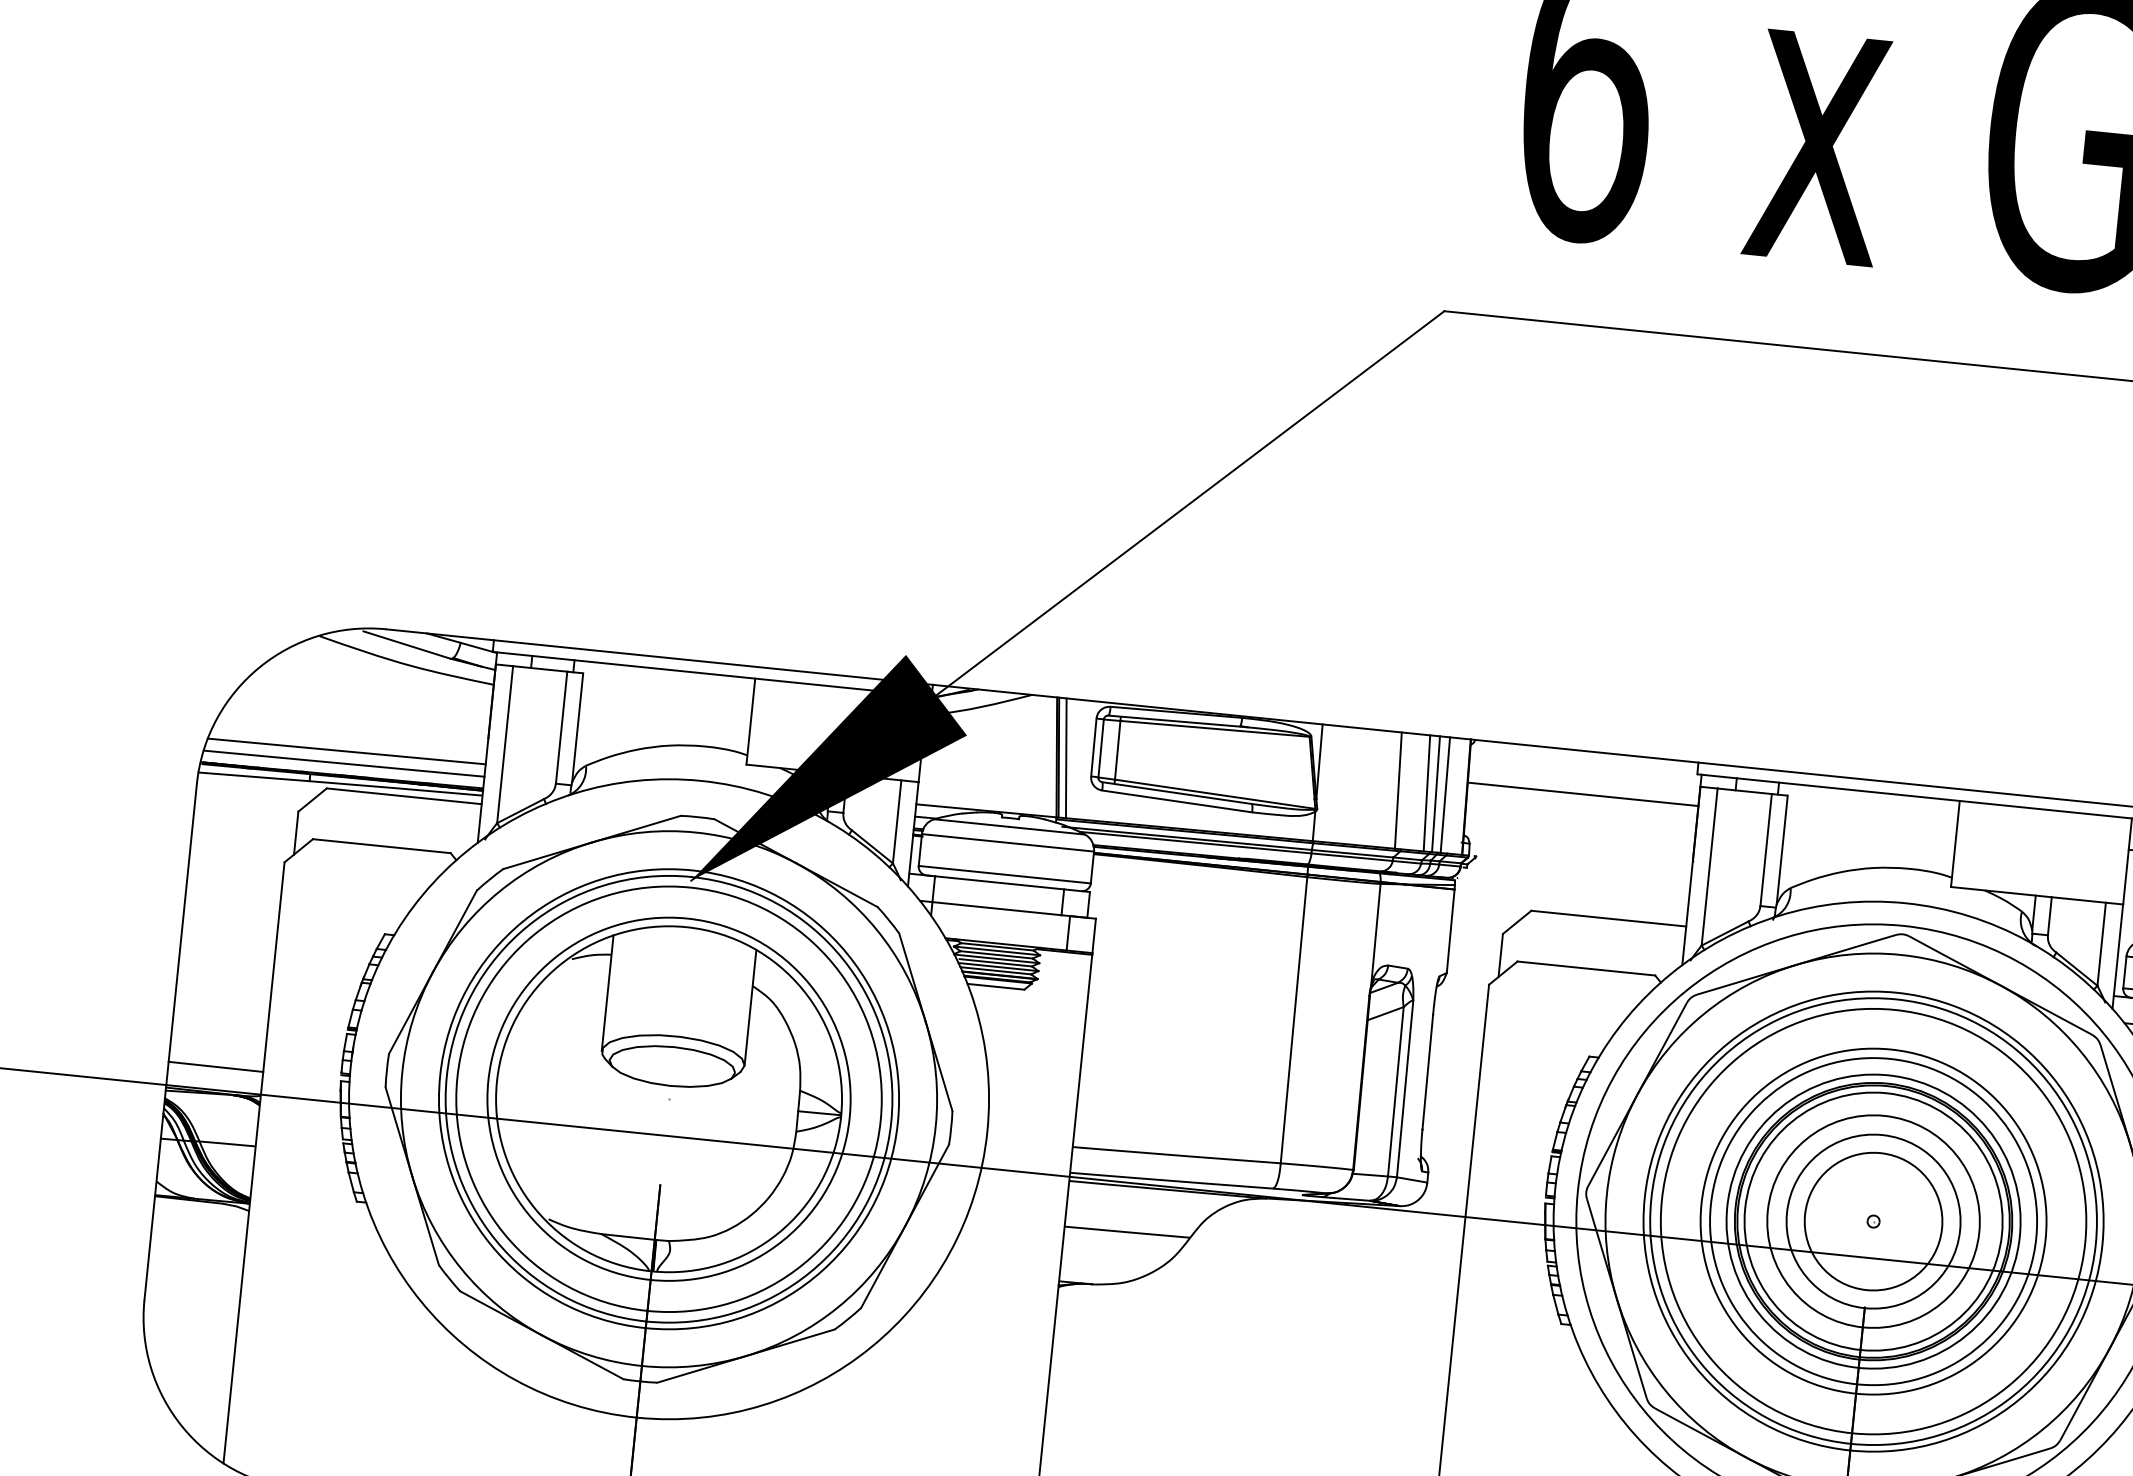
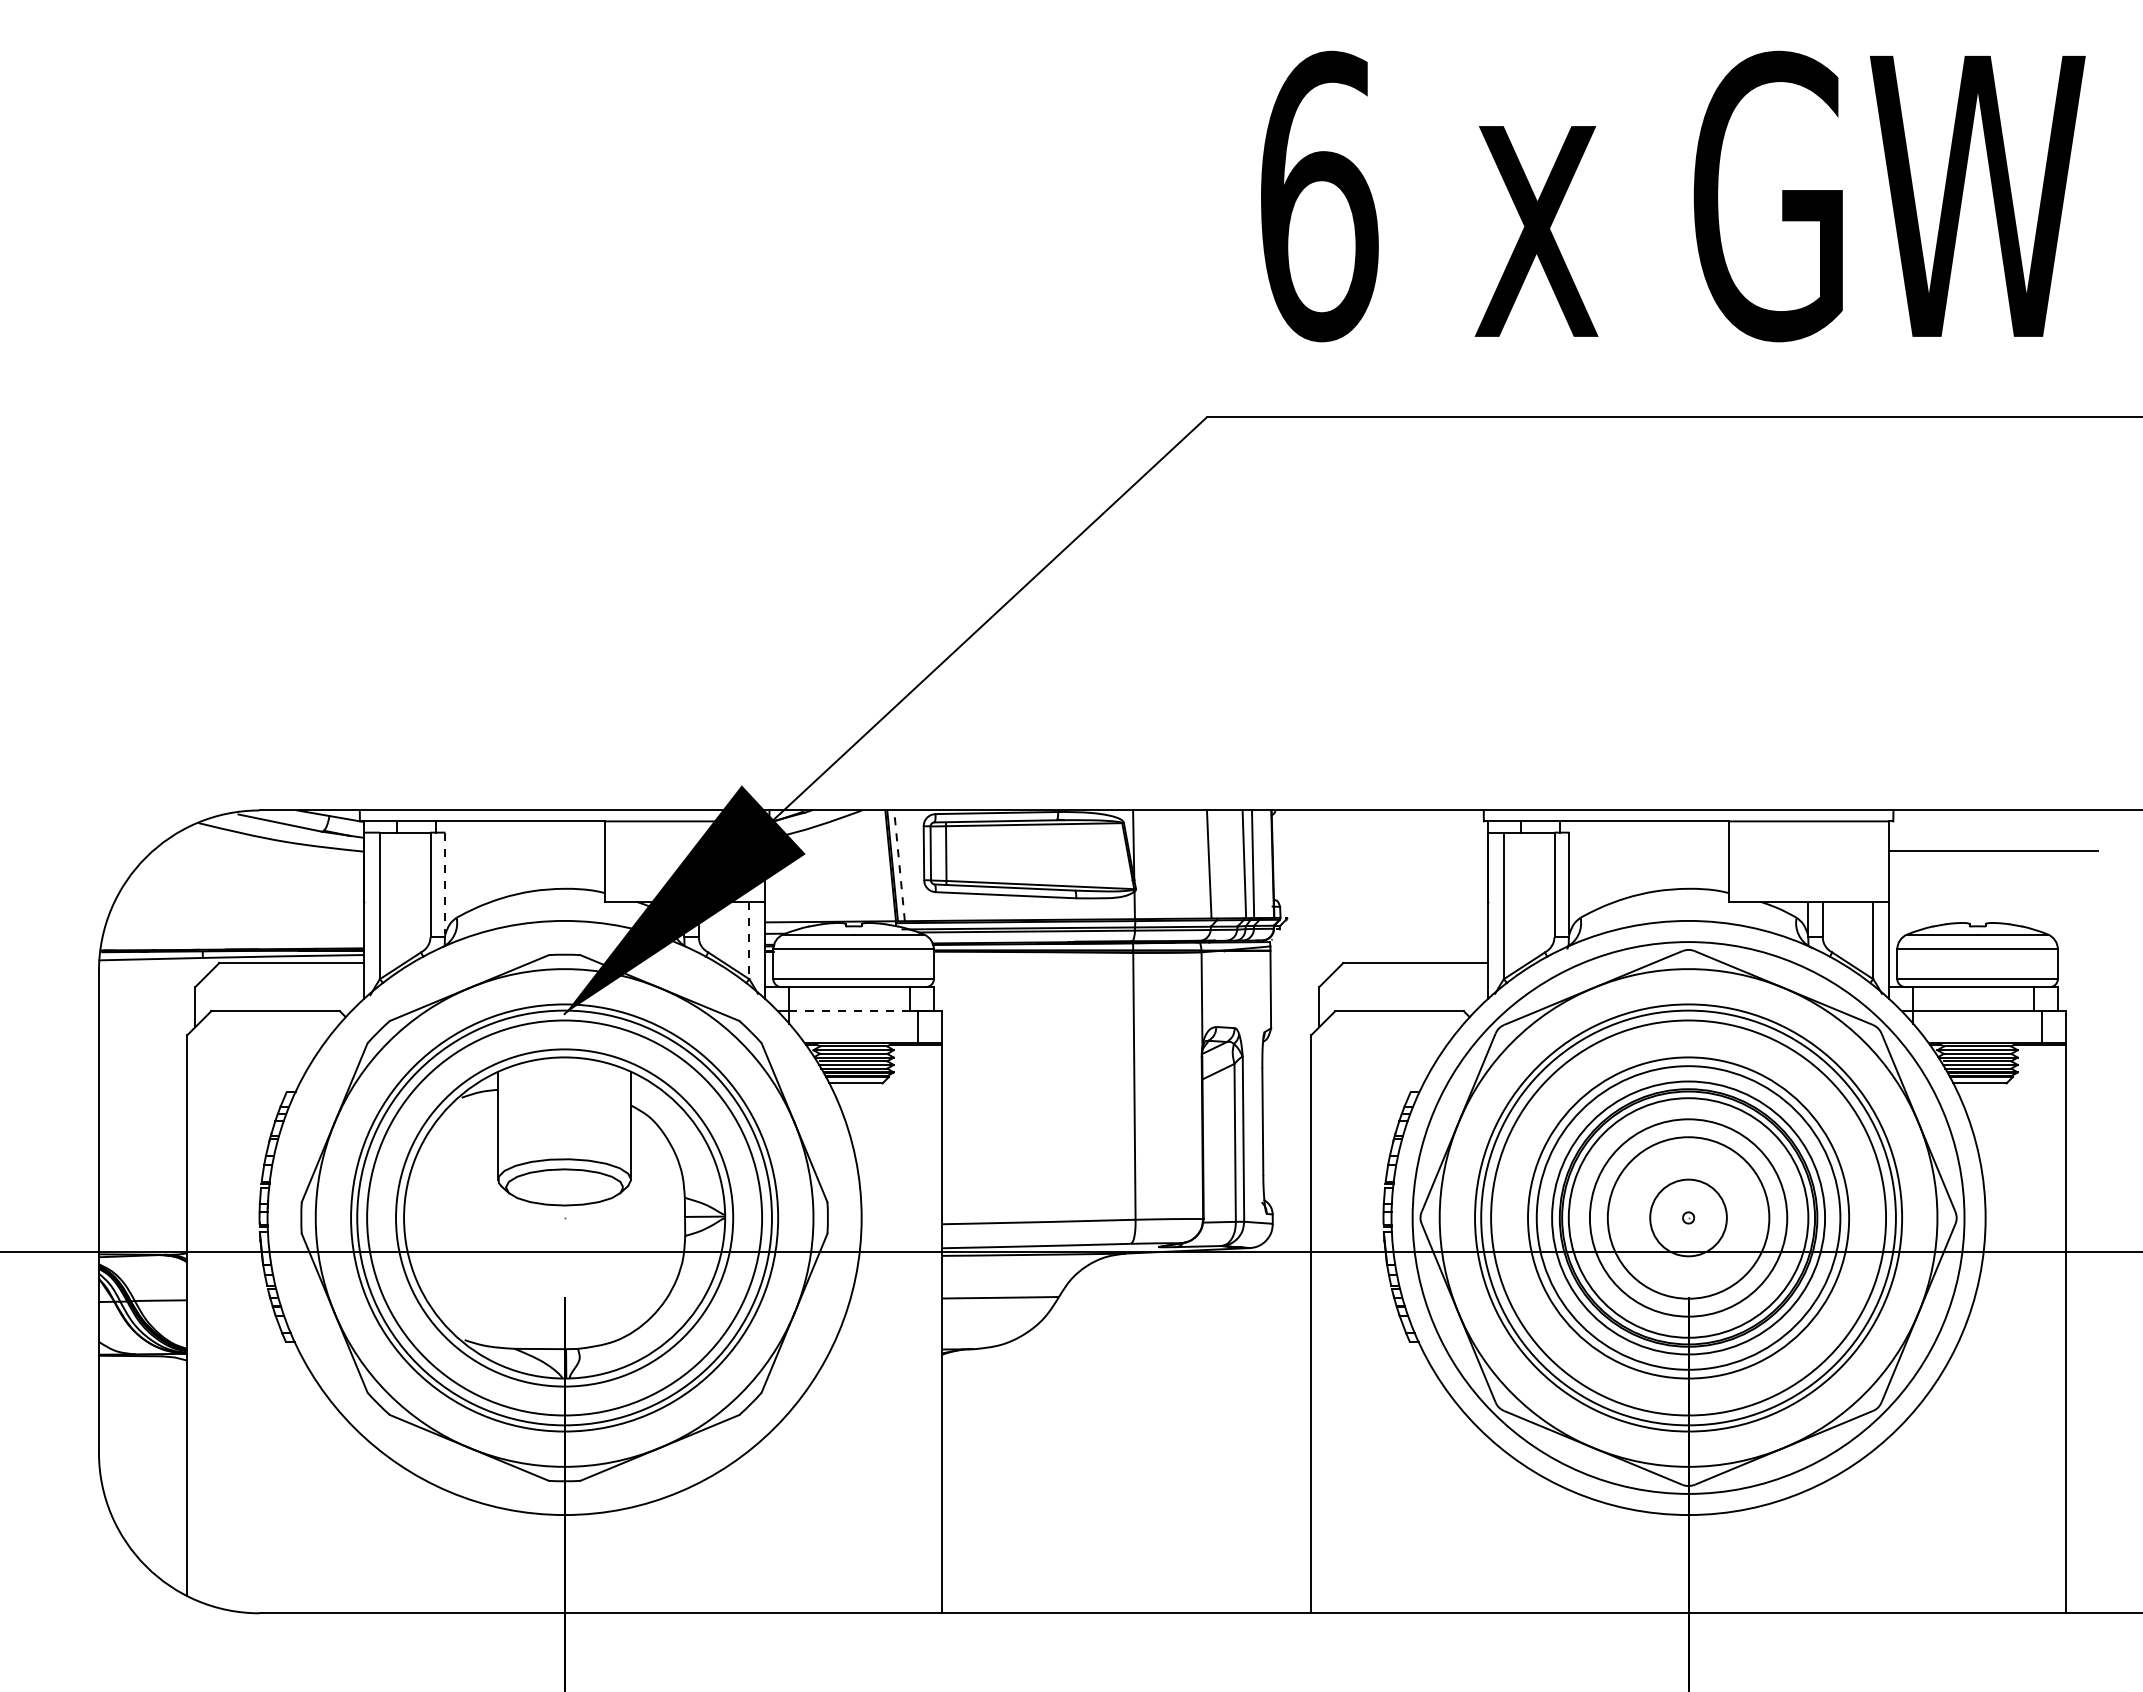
line: (577, 727) -> (445, 883), solid -> dashed
line: (345, 750) -> (233, 926), removed
line: (1066, 757) -> (899, 865), solid -> dashed
line: (343, 763) -> (232, 938), removed
line: (1426, 793) -> (1235, 864), removed
line: (1582, 794) -> (1379, 850), removed
line: (897, 822) -> (749, 940), solid -> dashed
line: (997, 909) -> (850, 1011), solid -> dashed
line: (215, 1066) -> (142, 1230), removed
circle: (1873, 1221) -> (1688, 1217), size x0.6

